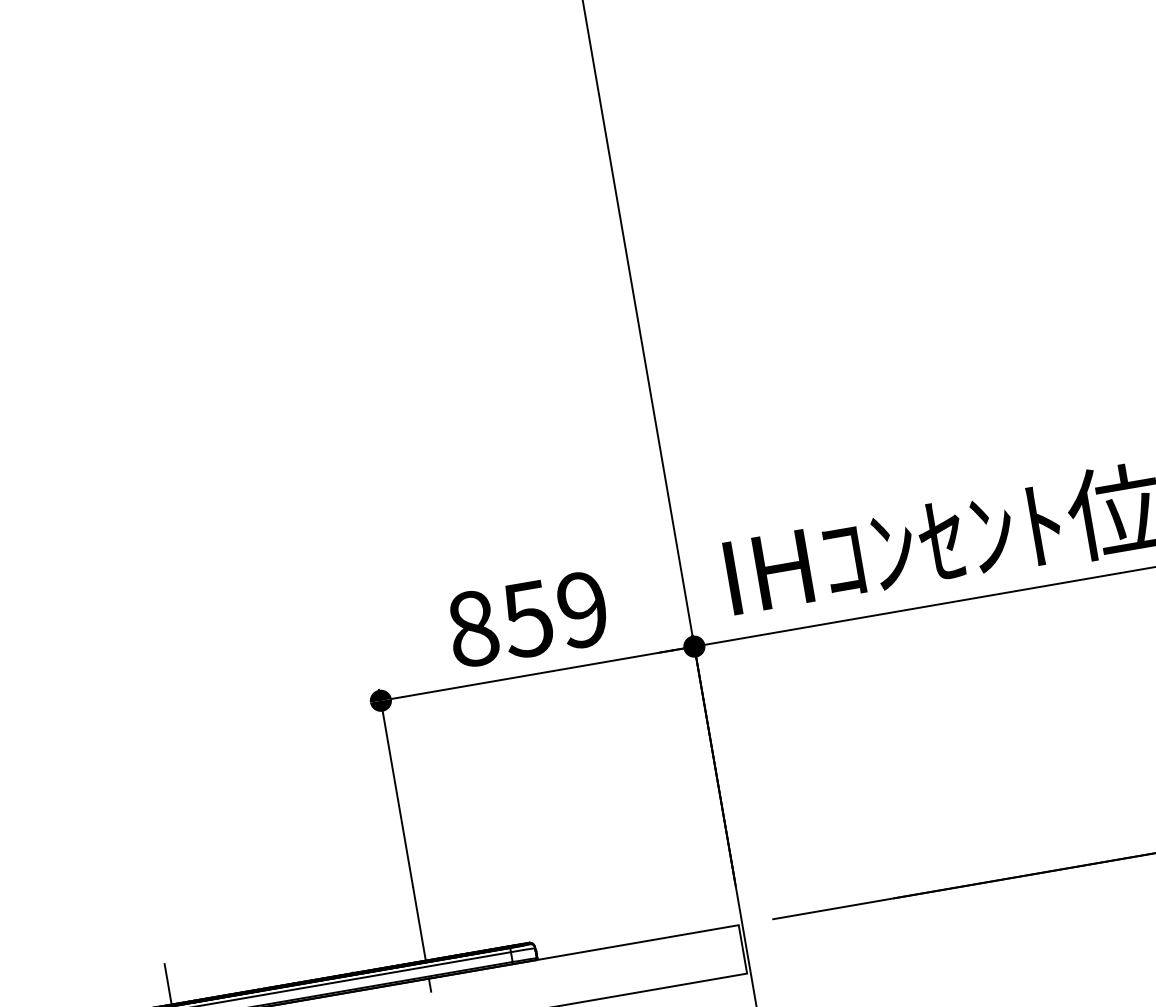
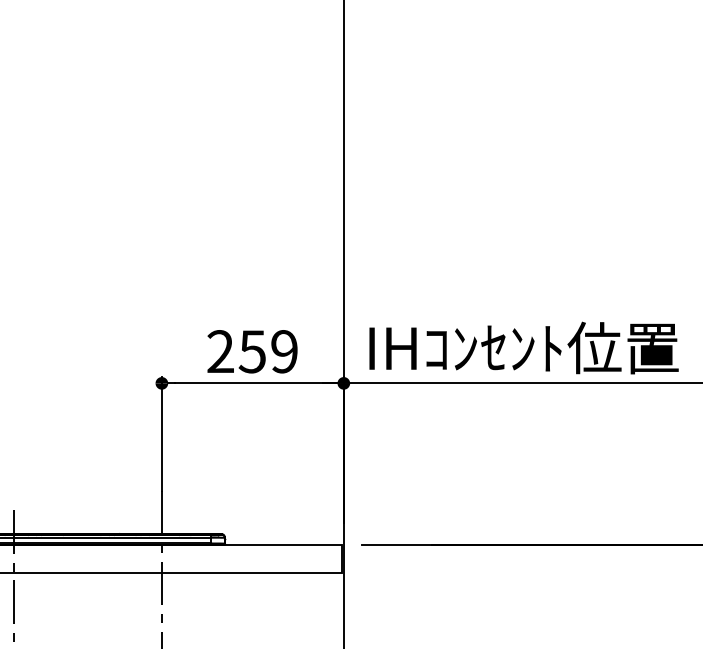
text: (472, 628) -> (220, 351), 859 -> 259

